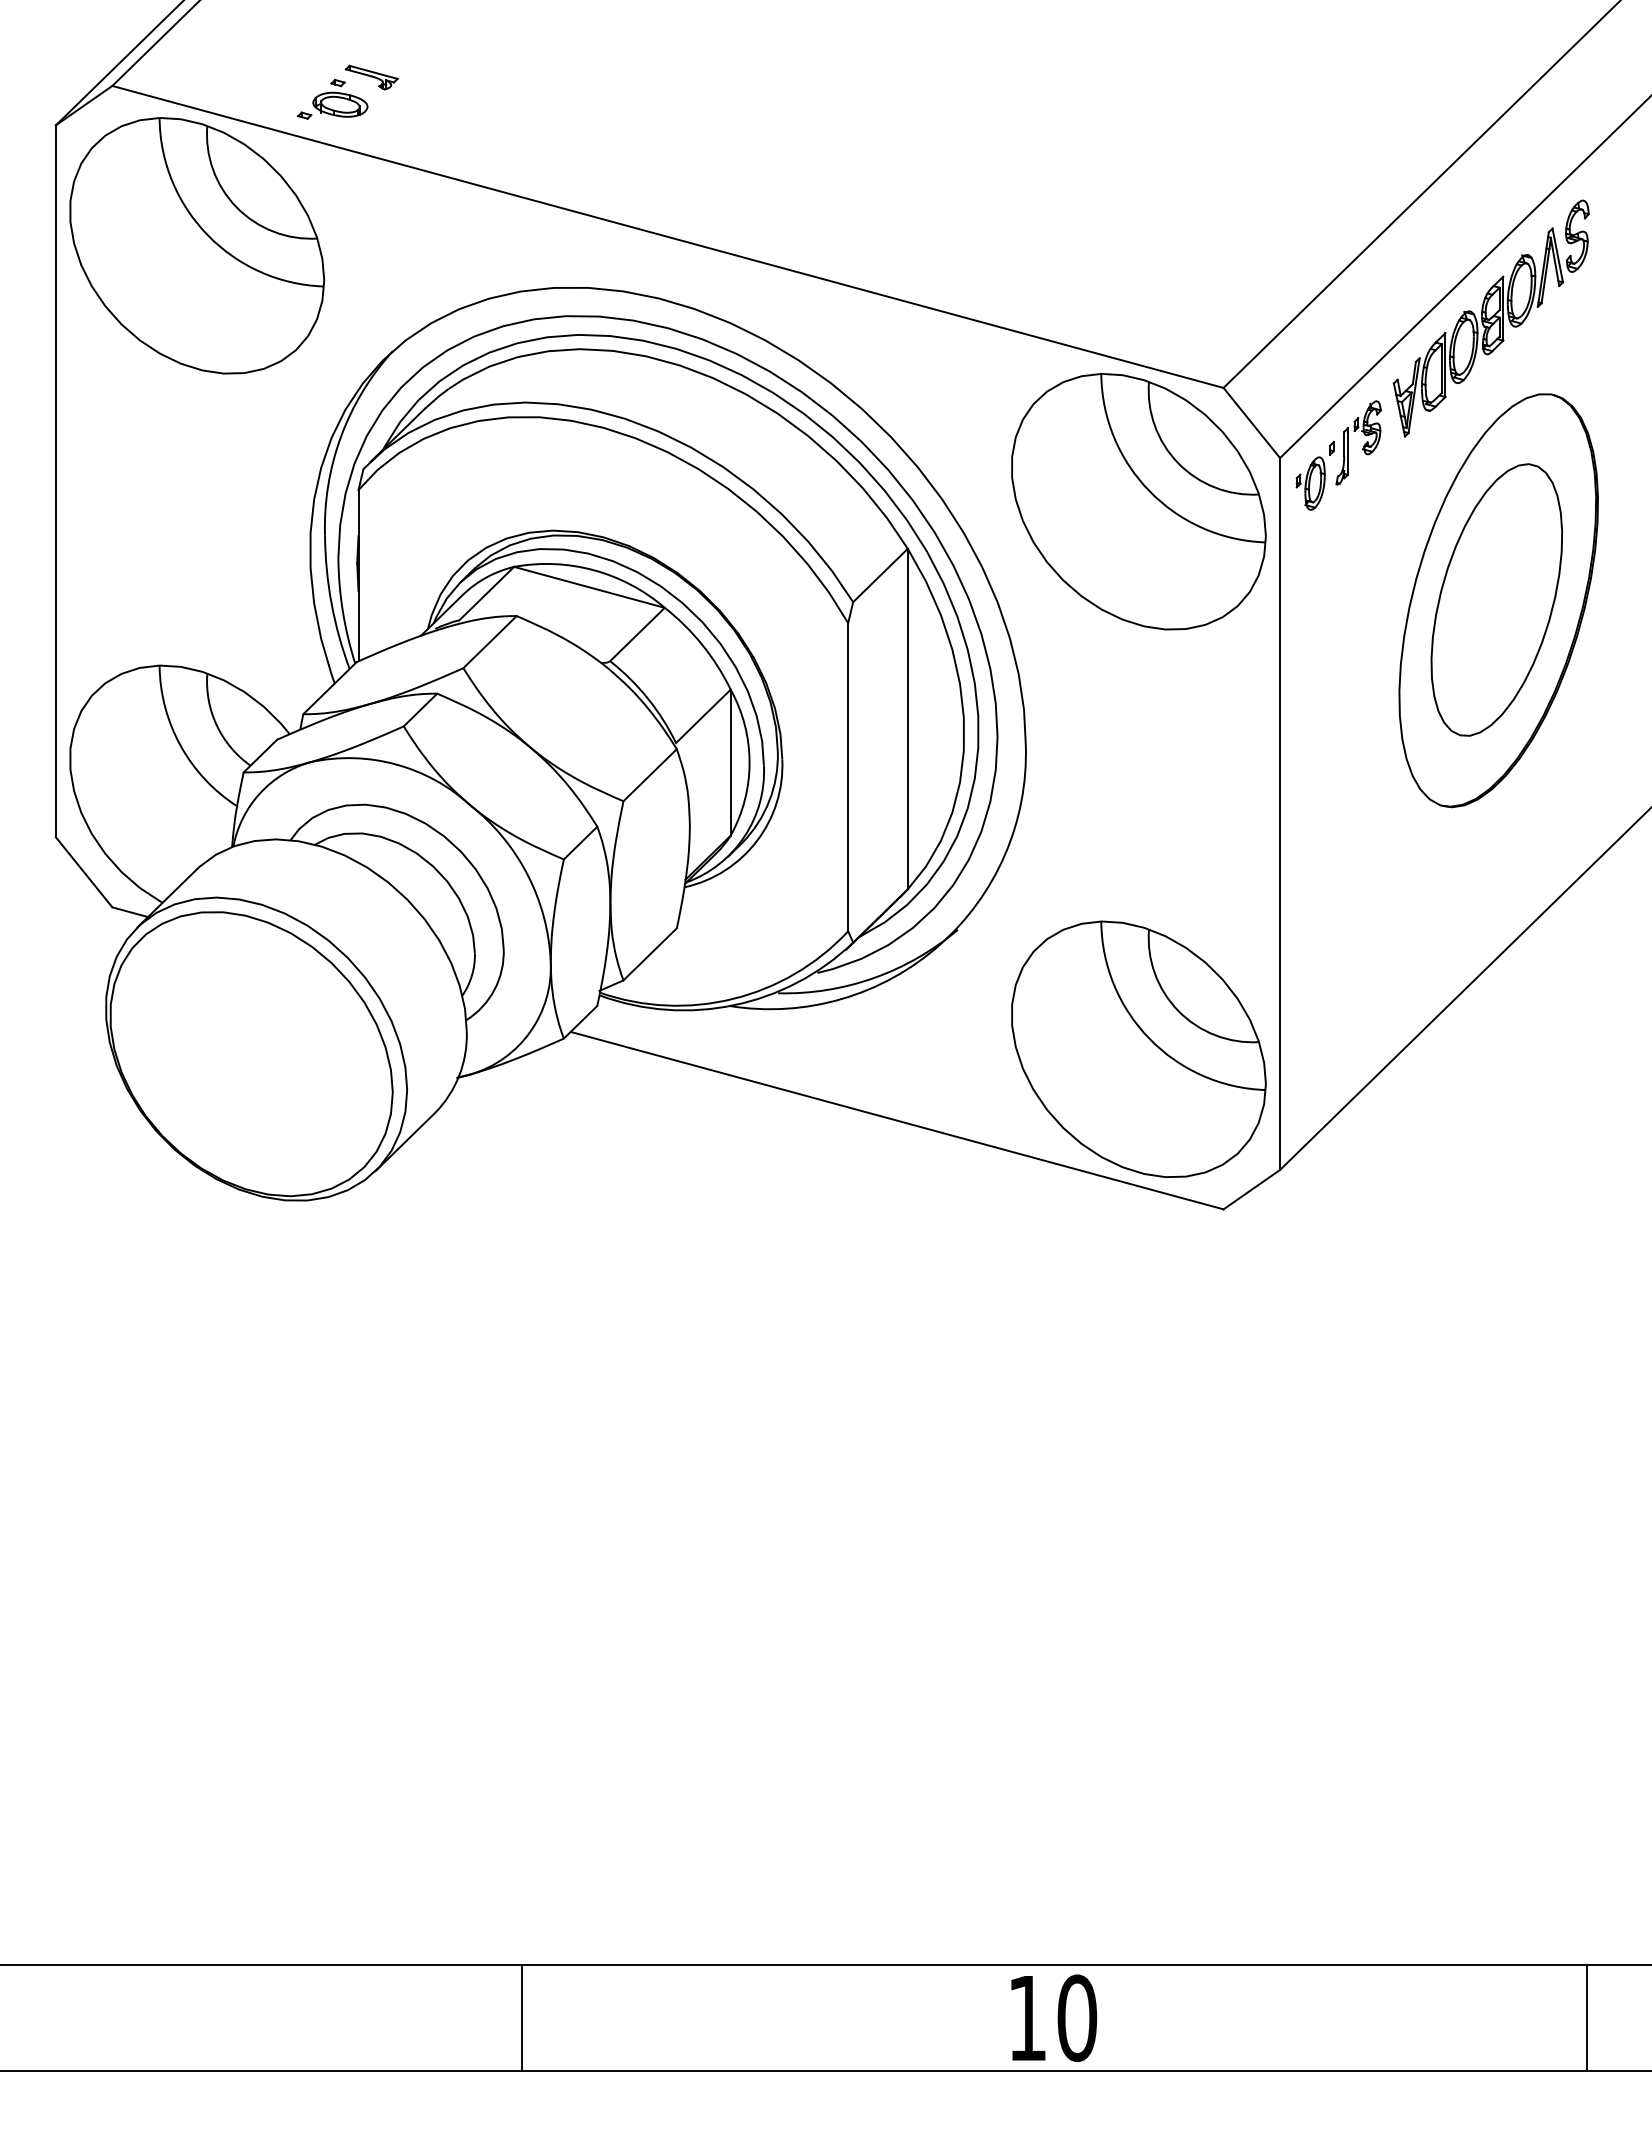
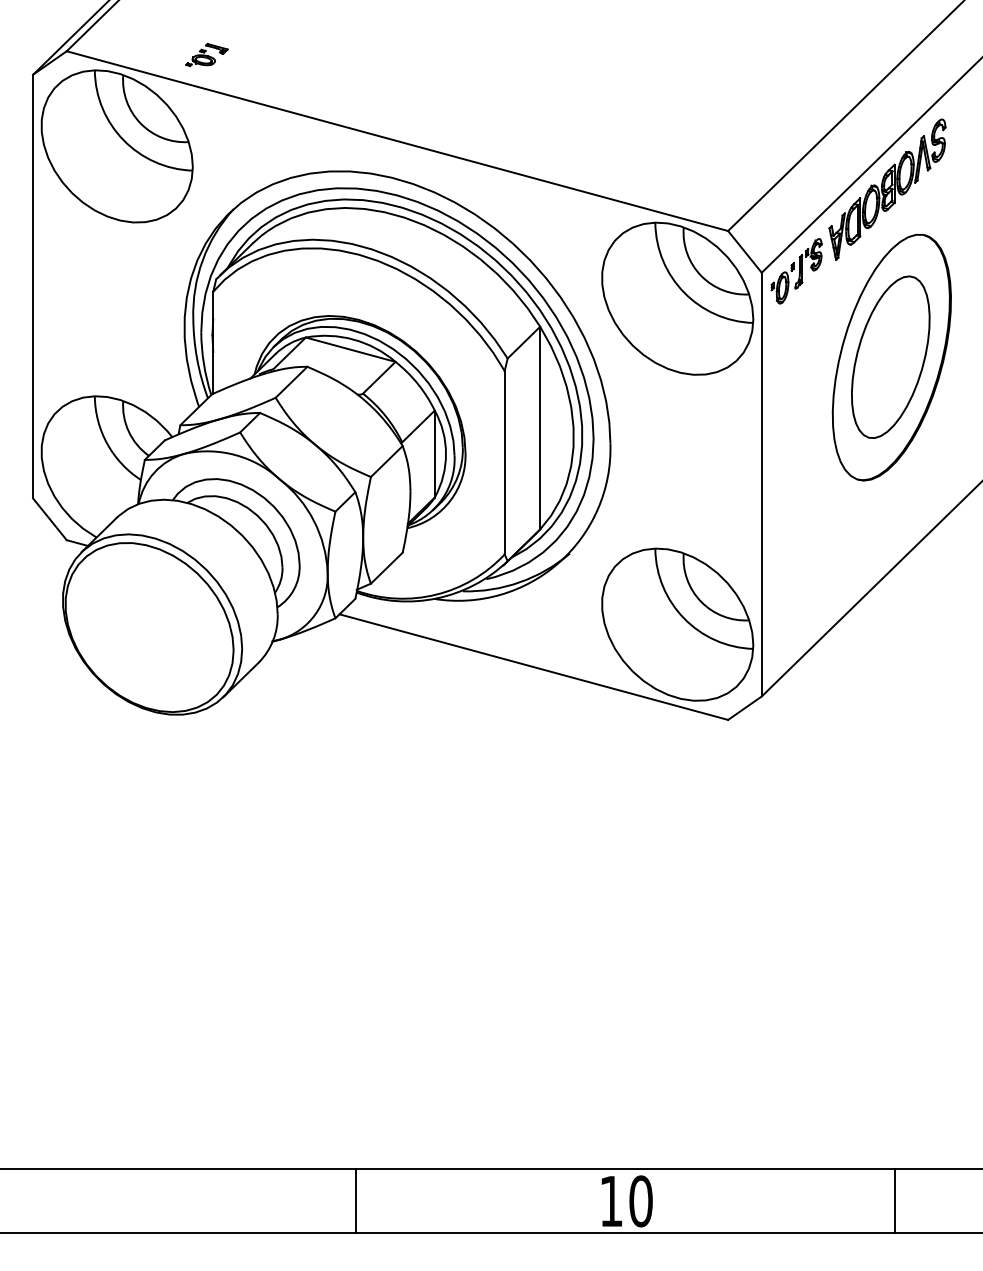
part: (347, 91) -> (206, 54), size x0.7
line: (521, 2016) -> (356, 1200), moved
line: (1587, 2016) -> (895, 1200), moved

